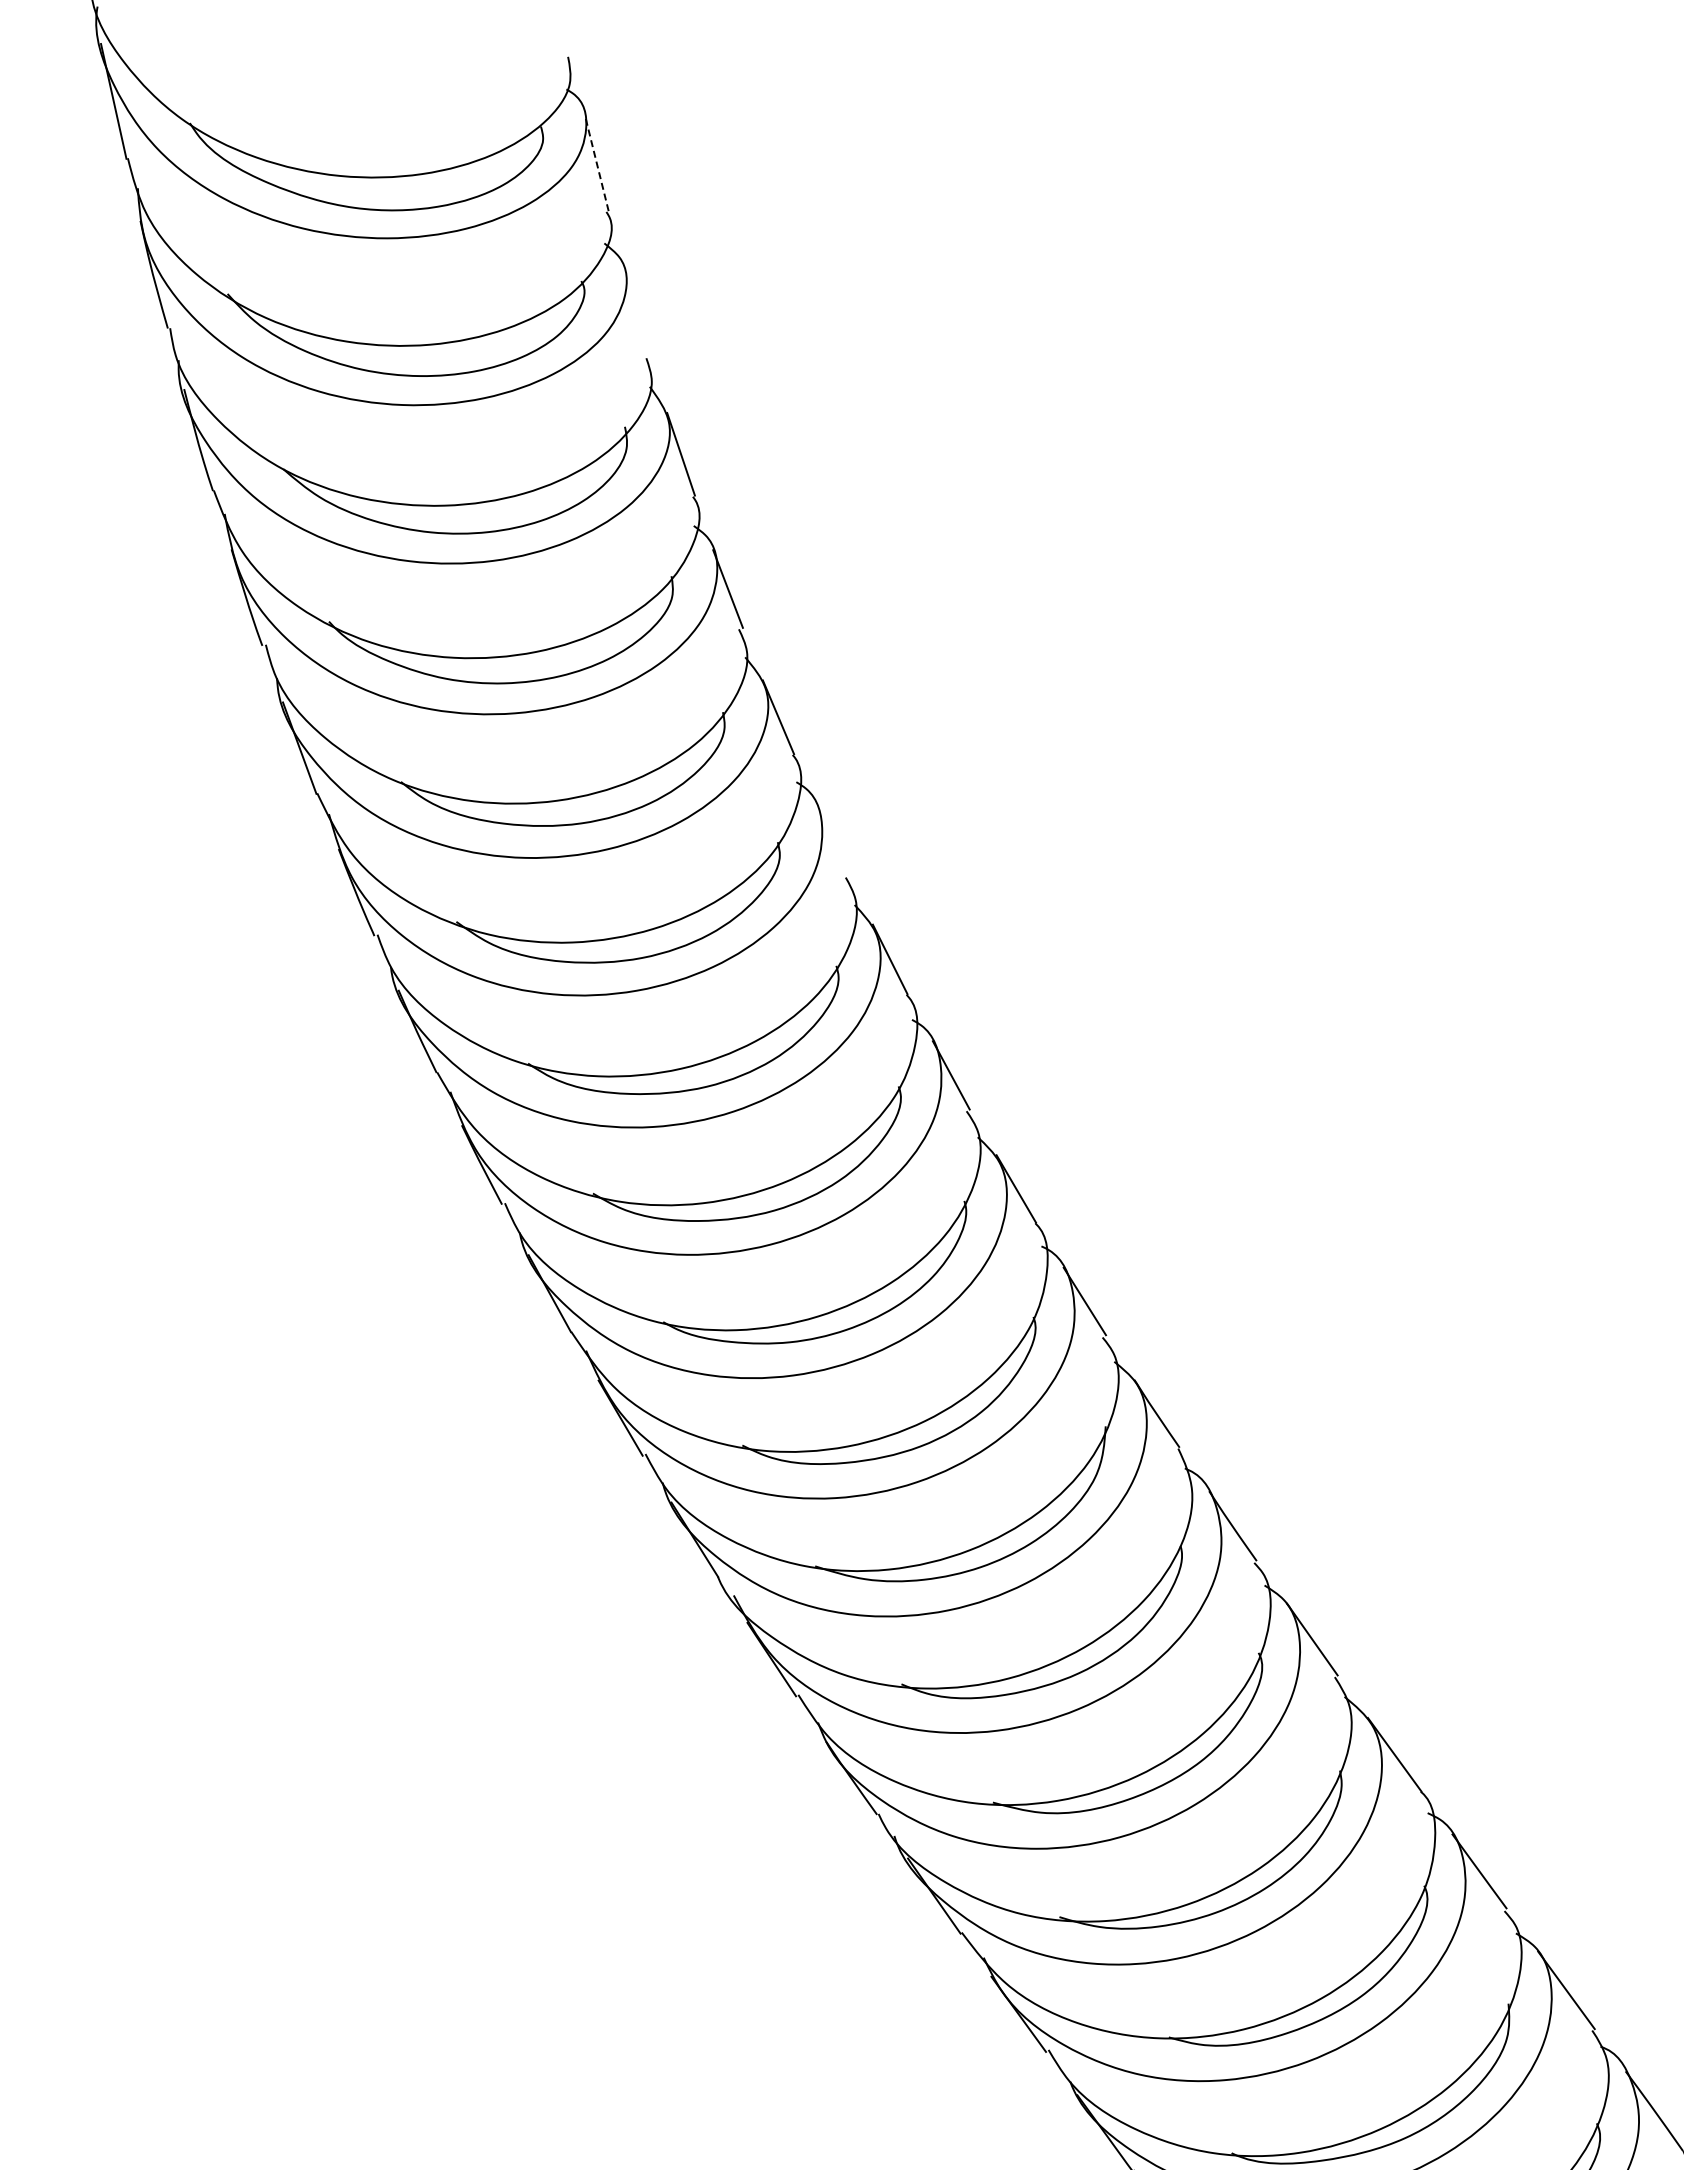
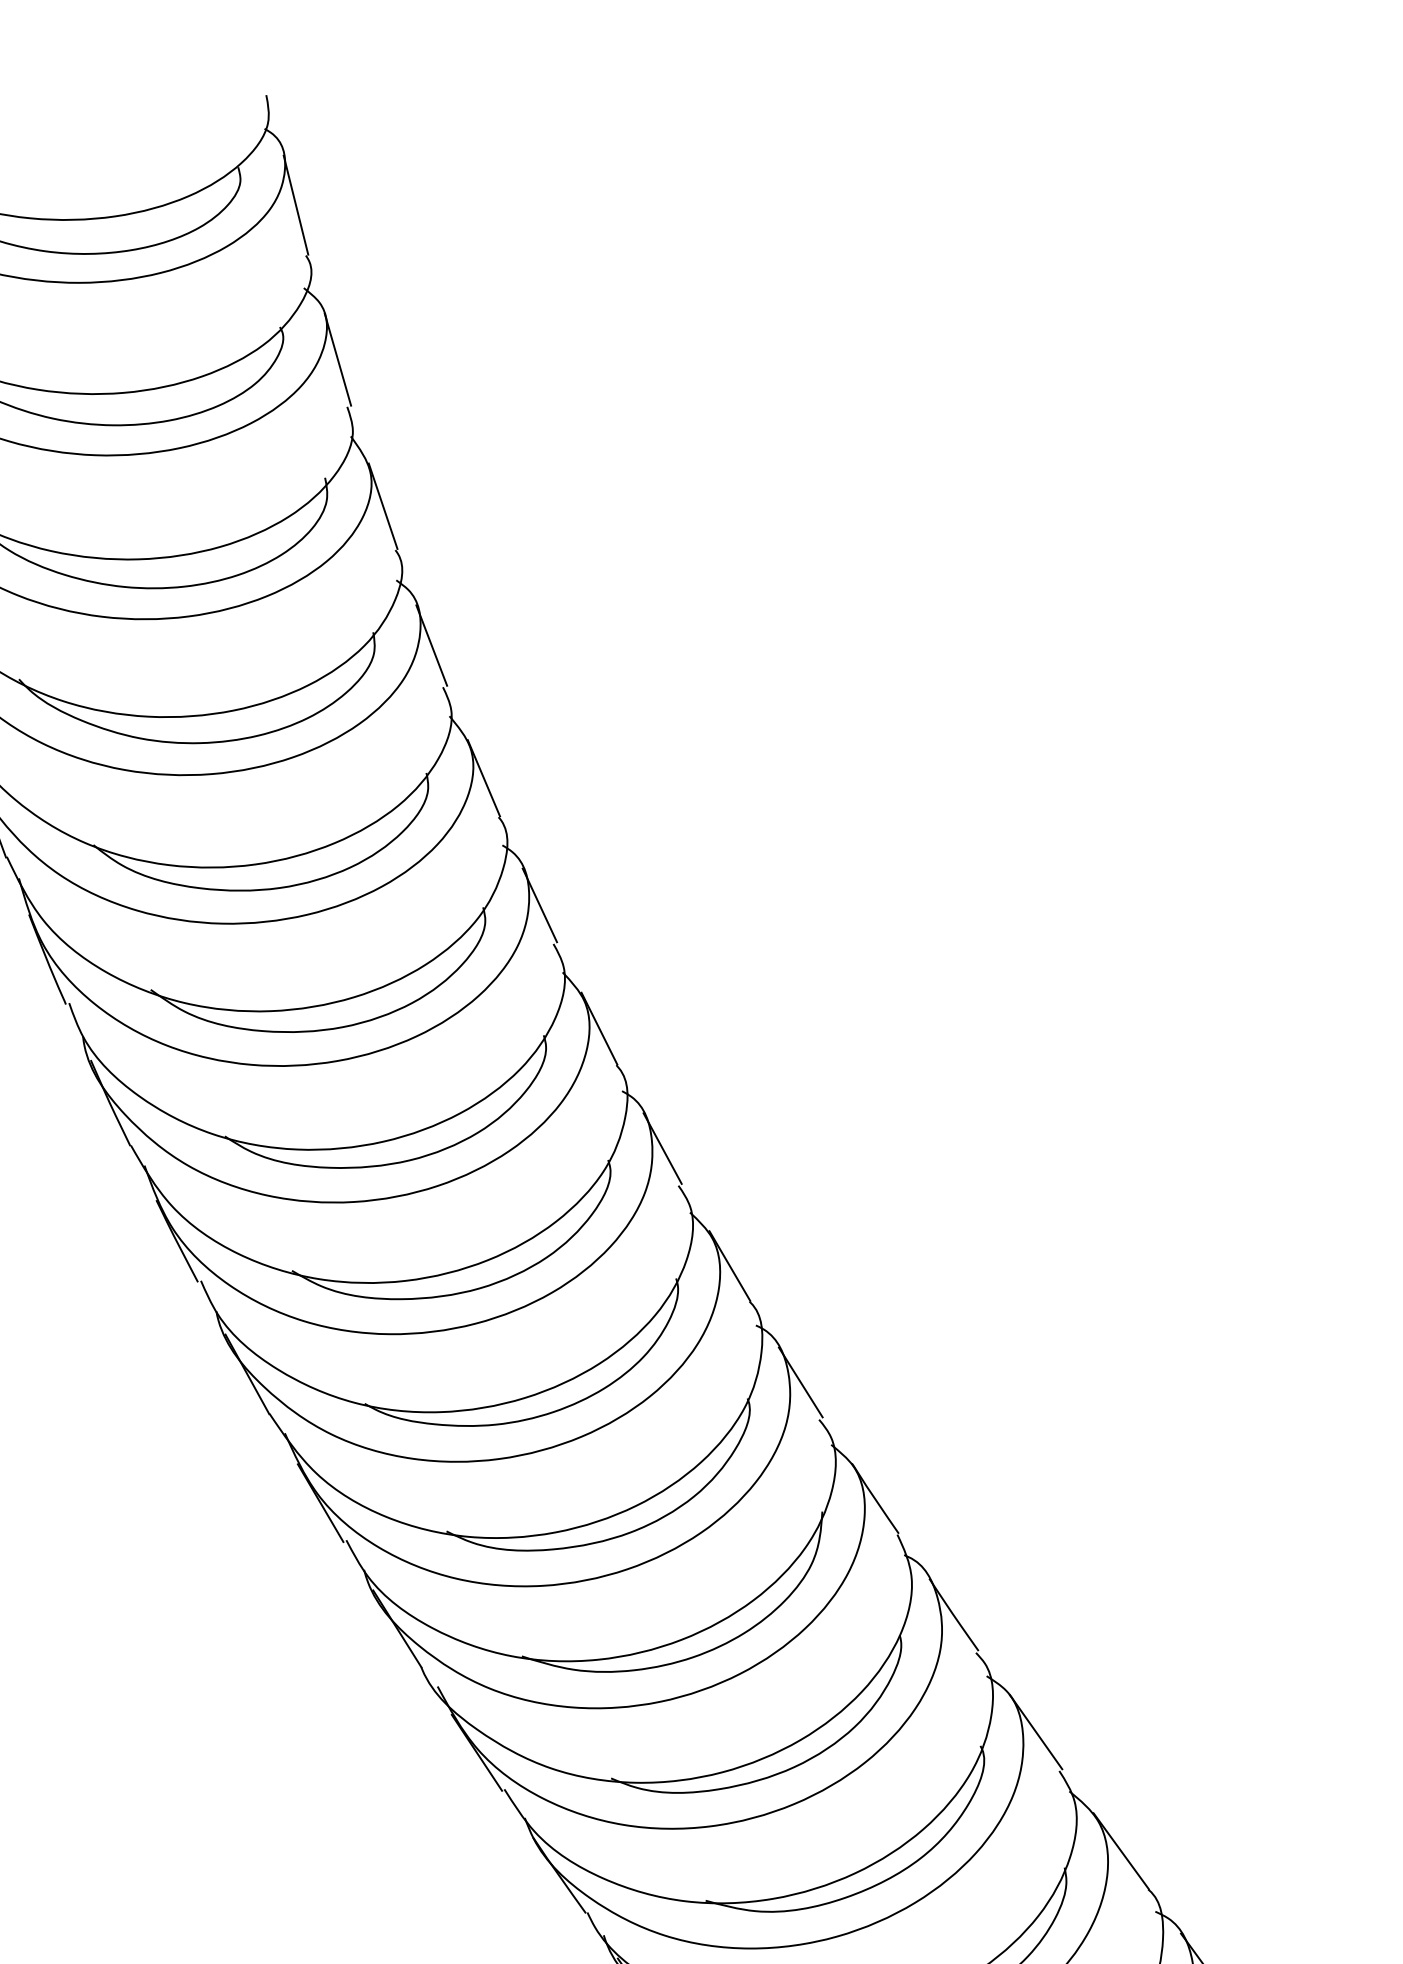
line: (596, 162) -> (295, 204), dashed -> solid
line: (637, 312) -> (338, 359), added
line: (832, 839) -> (539, 904), added

